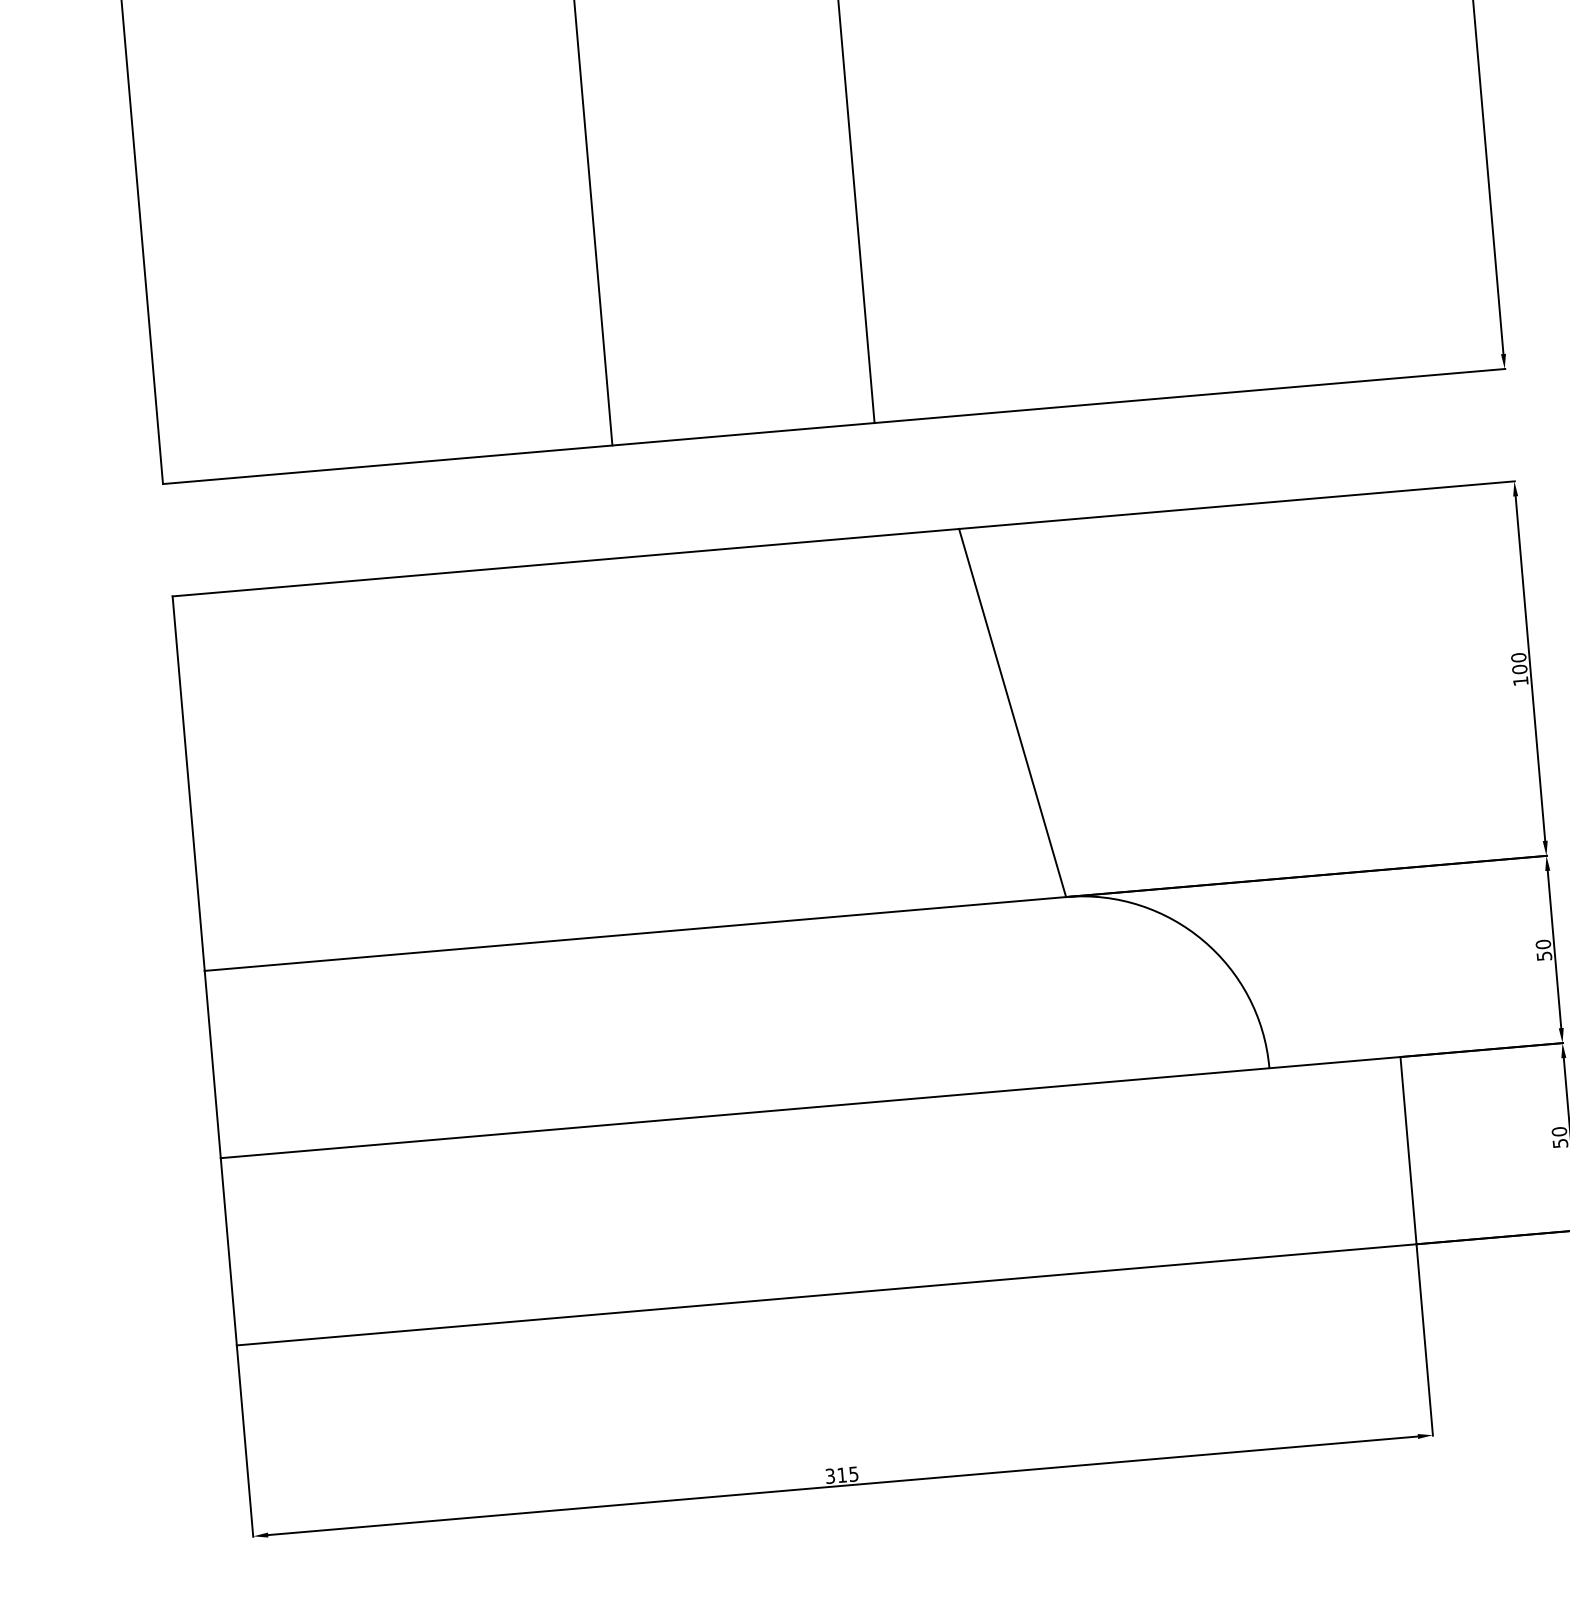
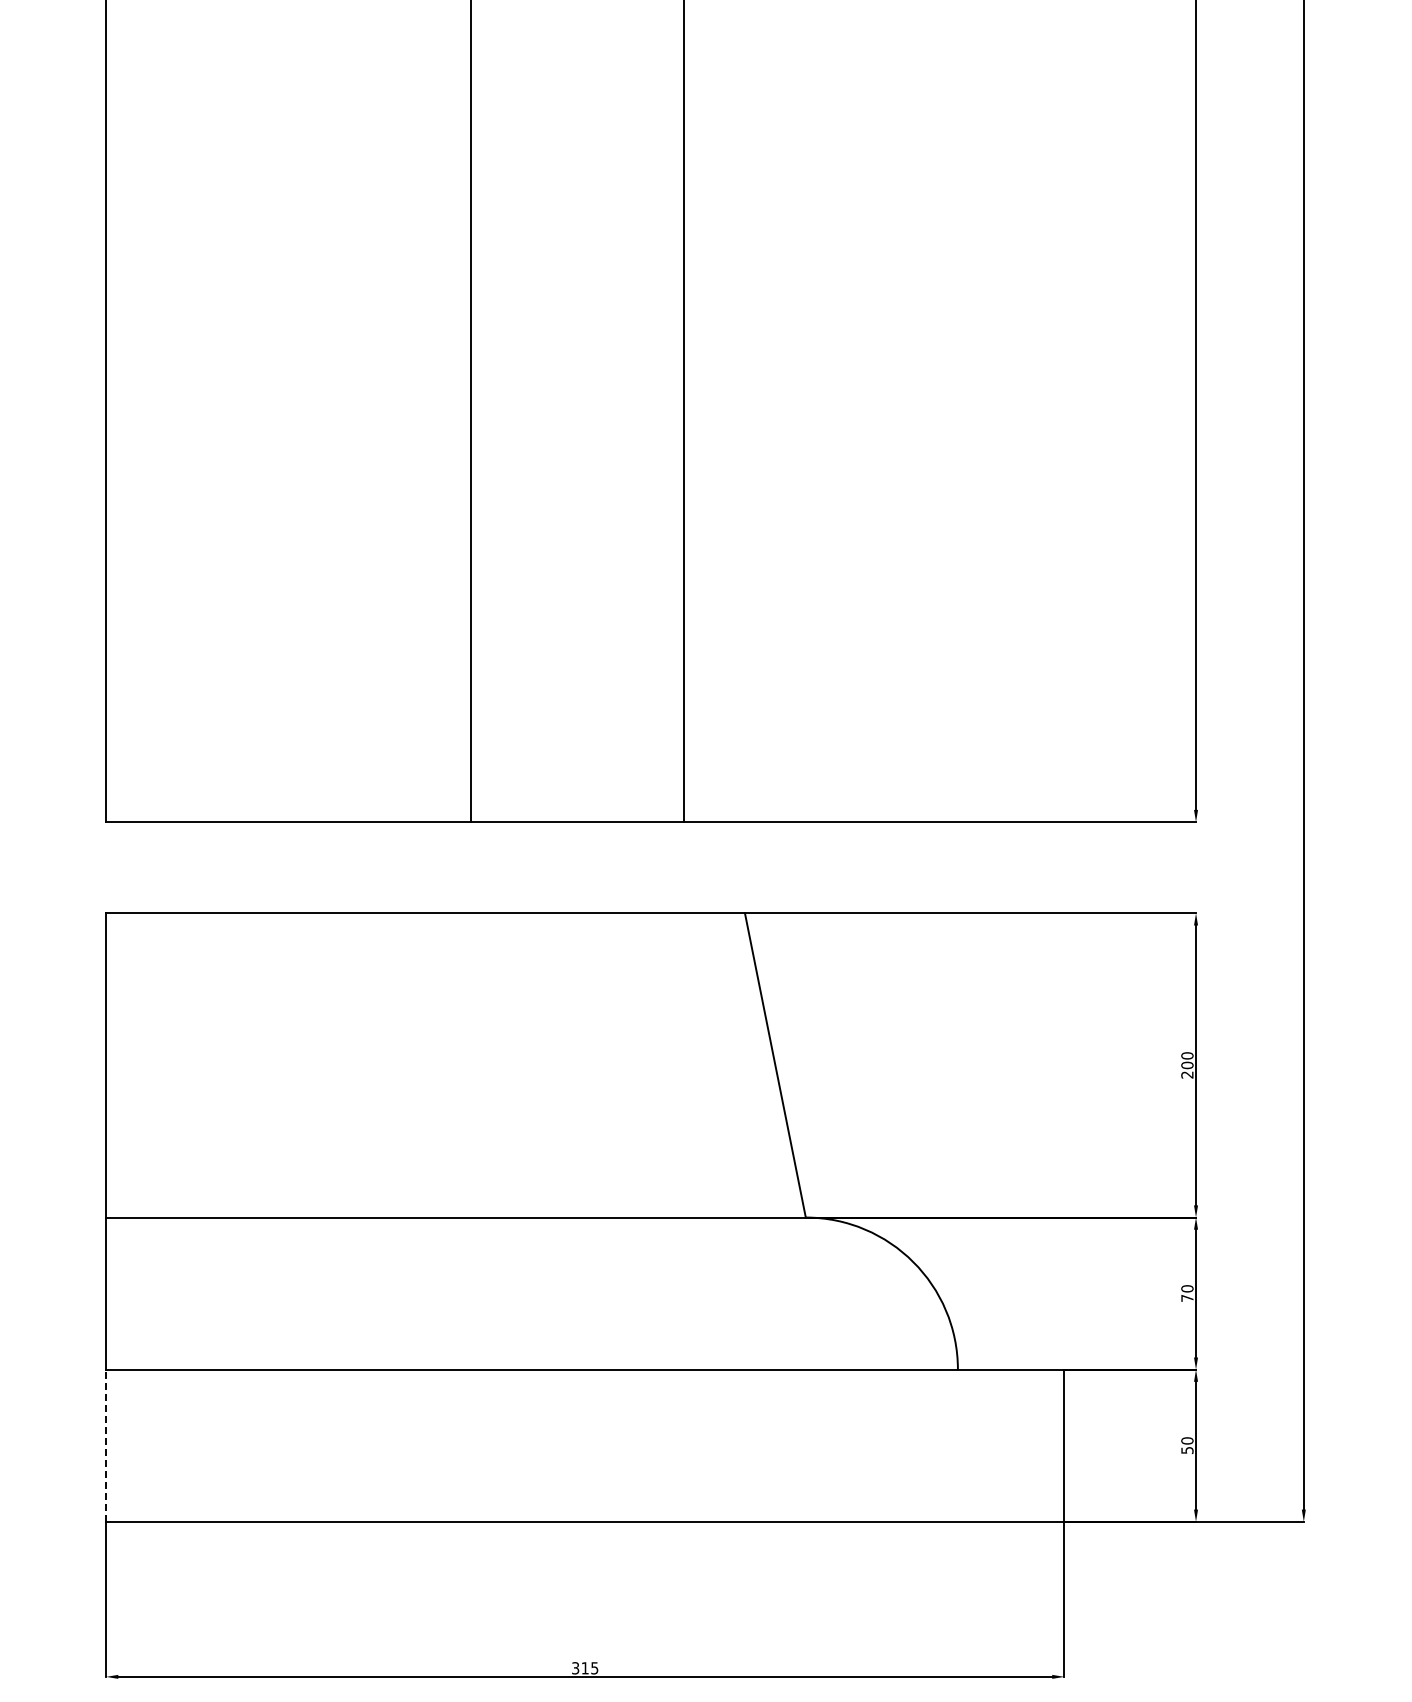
text: (1520, 680) -> (1187, 1074), 100 -> 200
text: (1544, 956) -> (1187, 1298), 50 -> 70
line: (229, 1251) -> (106, 1445), solid -> dashed

